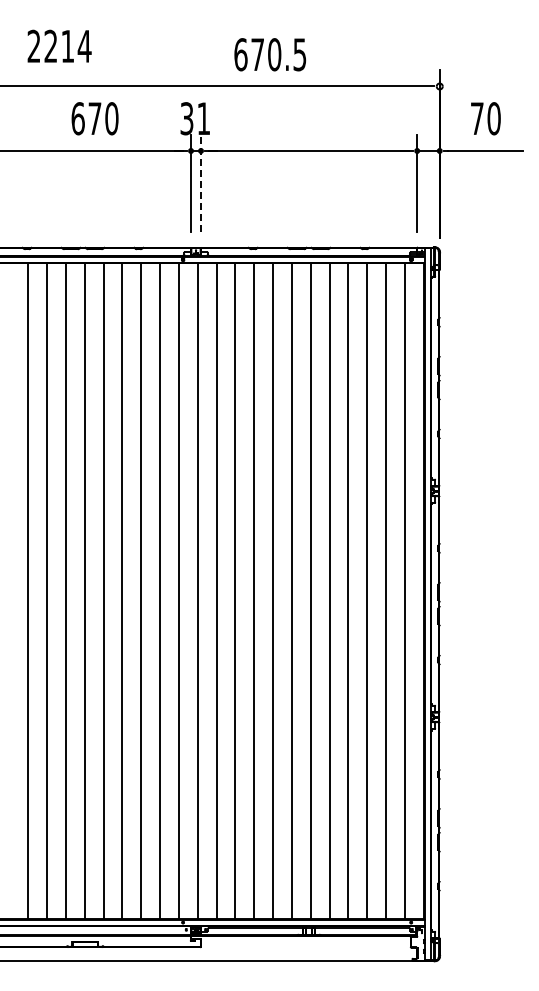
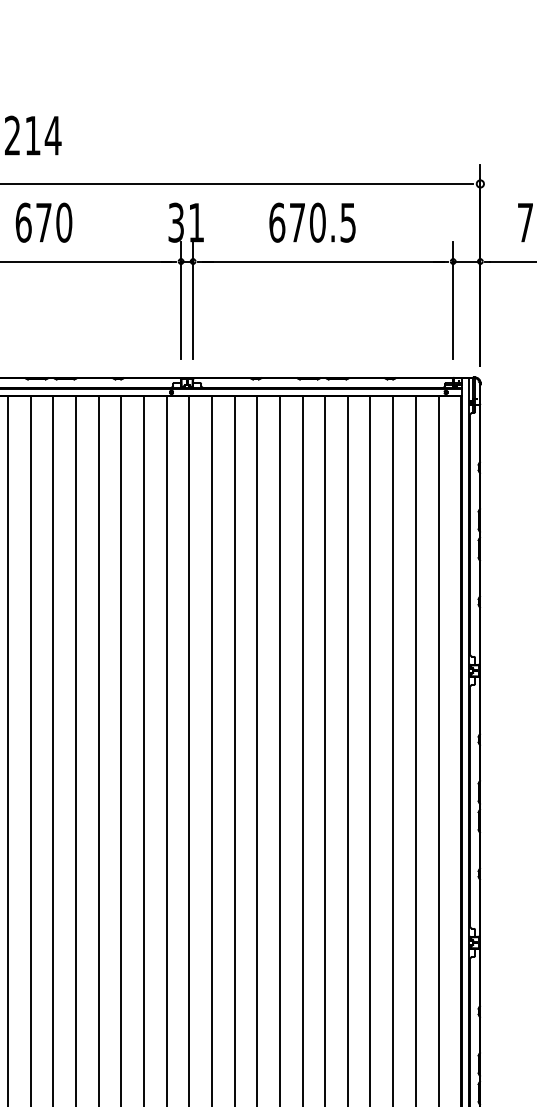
text: (270, 54) -> (312, 222), moved
text: (94, 118) -> (43, 222), moved
line: (201, 183) -> (193, 300), dashed -> solid

